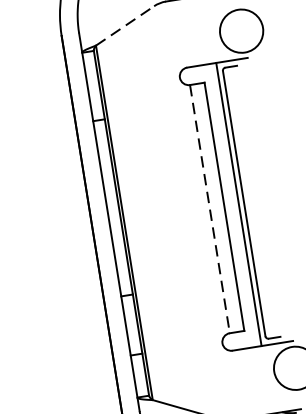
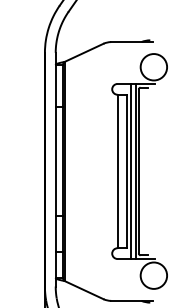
line: (125, 25) -> (84, 52), dashed -> solid
line: (232, 205) -> (131, 171), added
line: (209, 209) -> (117, 171), dashed -> solid

